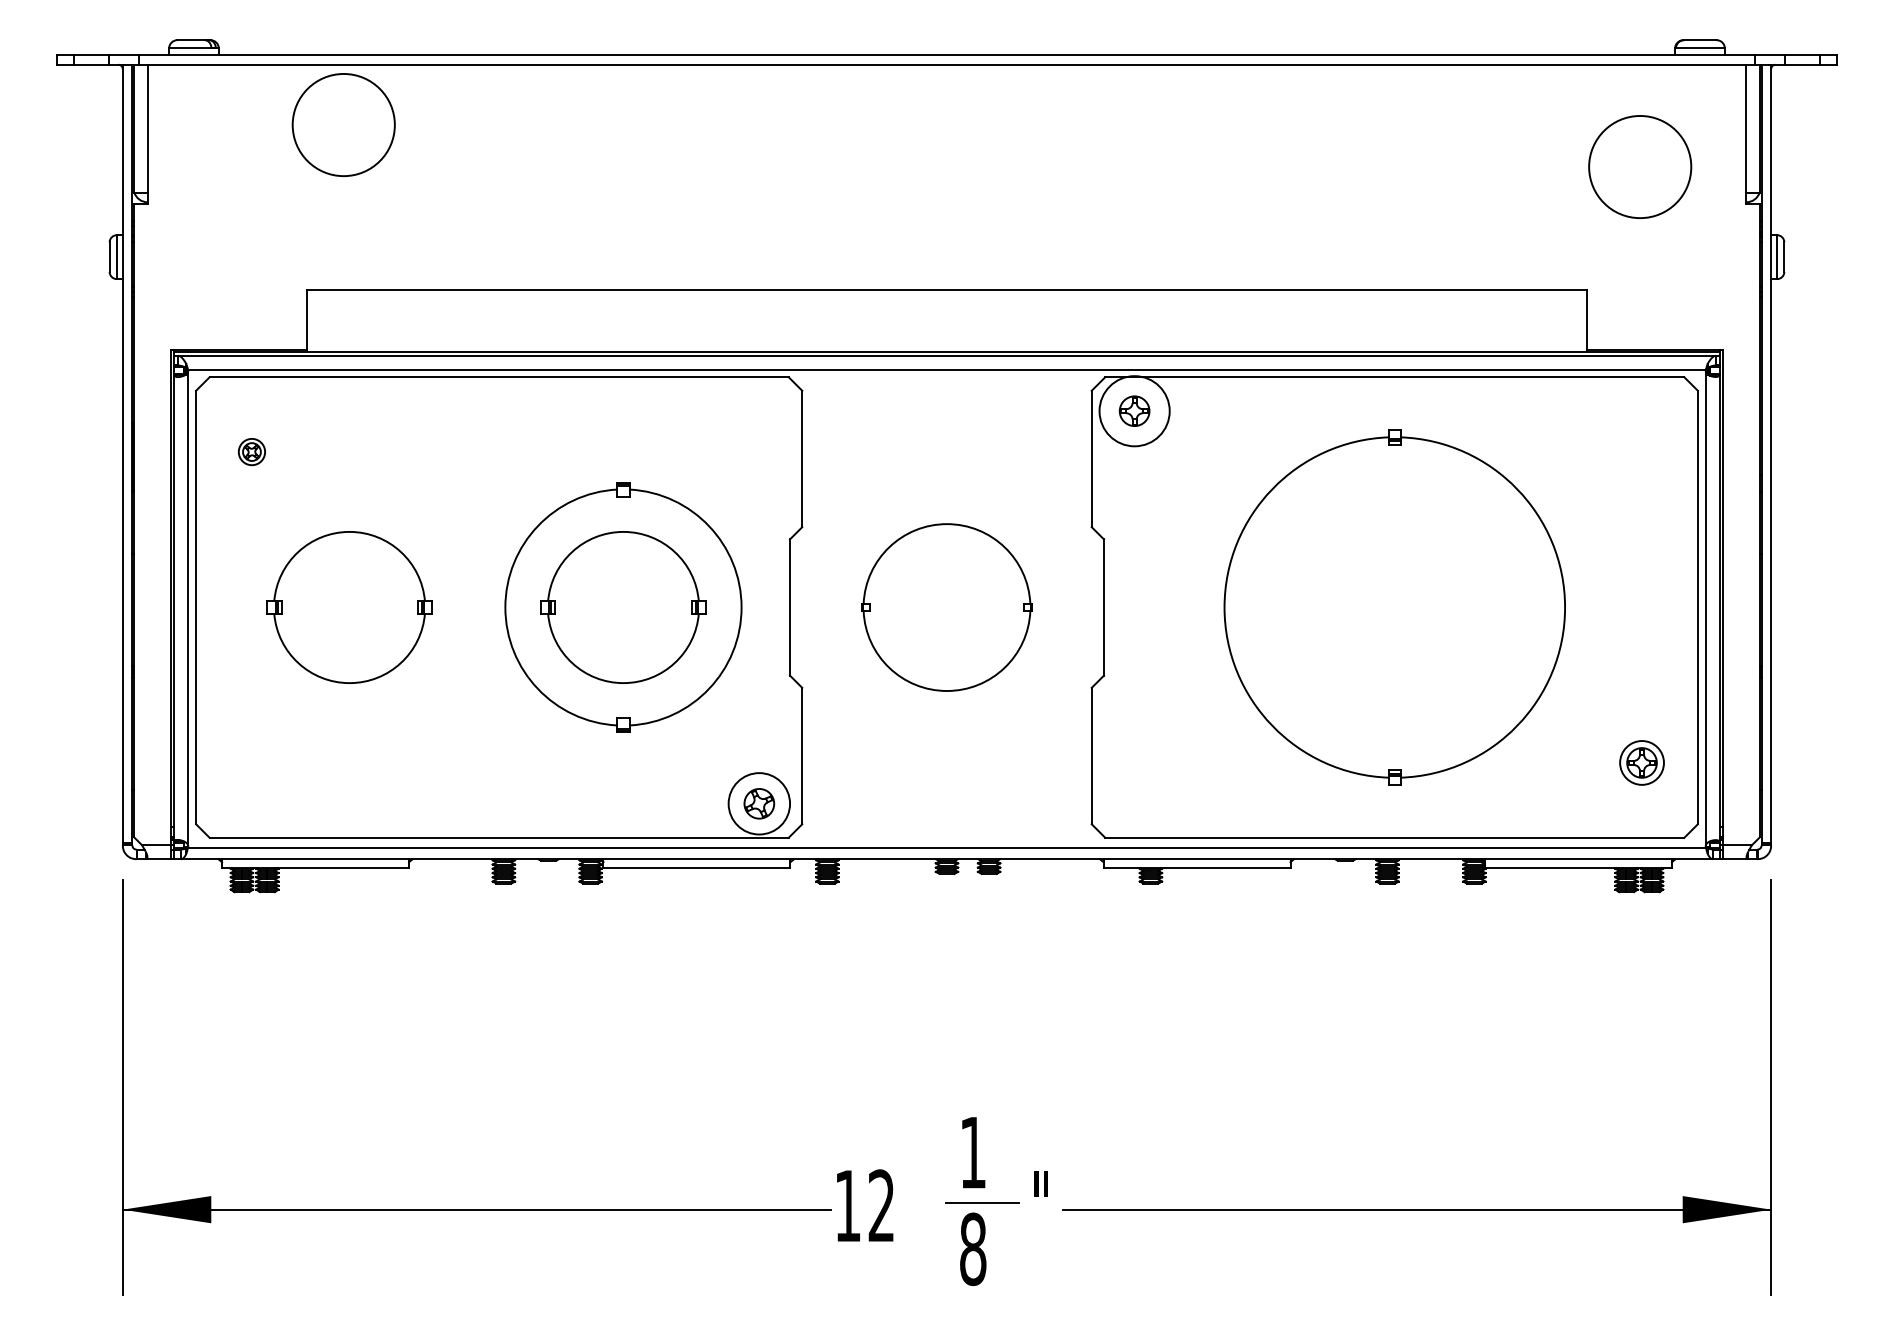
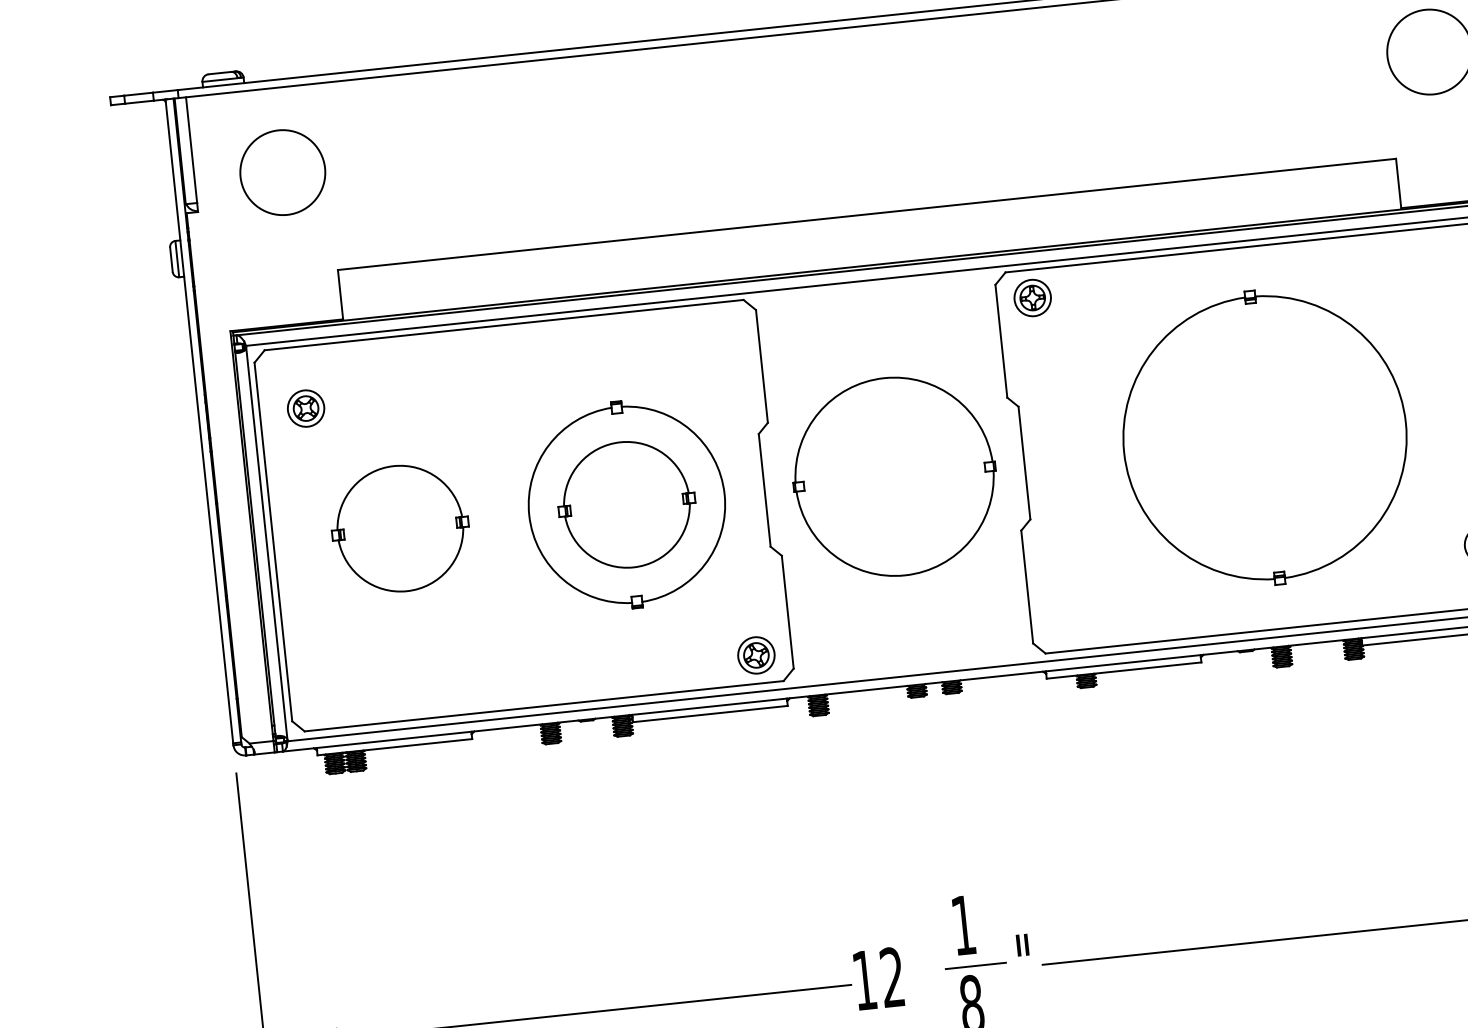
circle: (343, 124) -> (282, 172), moved
circle: (1134, 411) -> (1032, 298), size x0.62
part: (251, 451) -> (305, 408), size x1.67
part: (946, 607) -> (894, 476), size x1.43
circle: (759, 803) -> (756, 655), size x0.71

